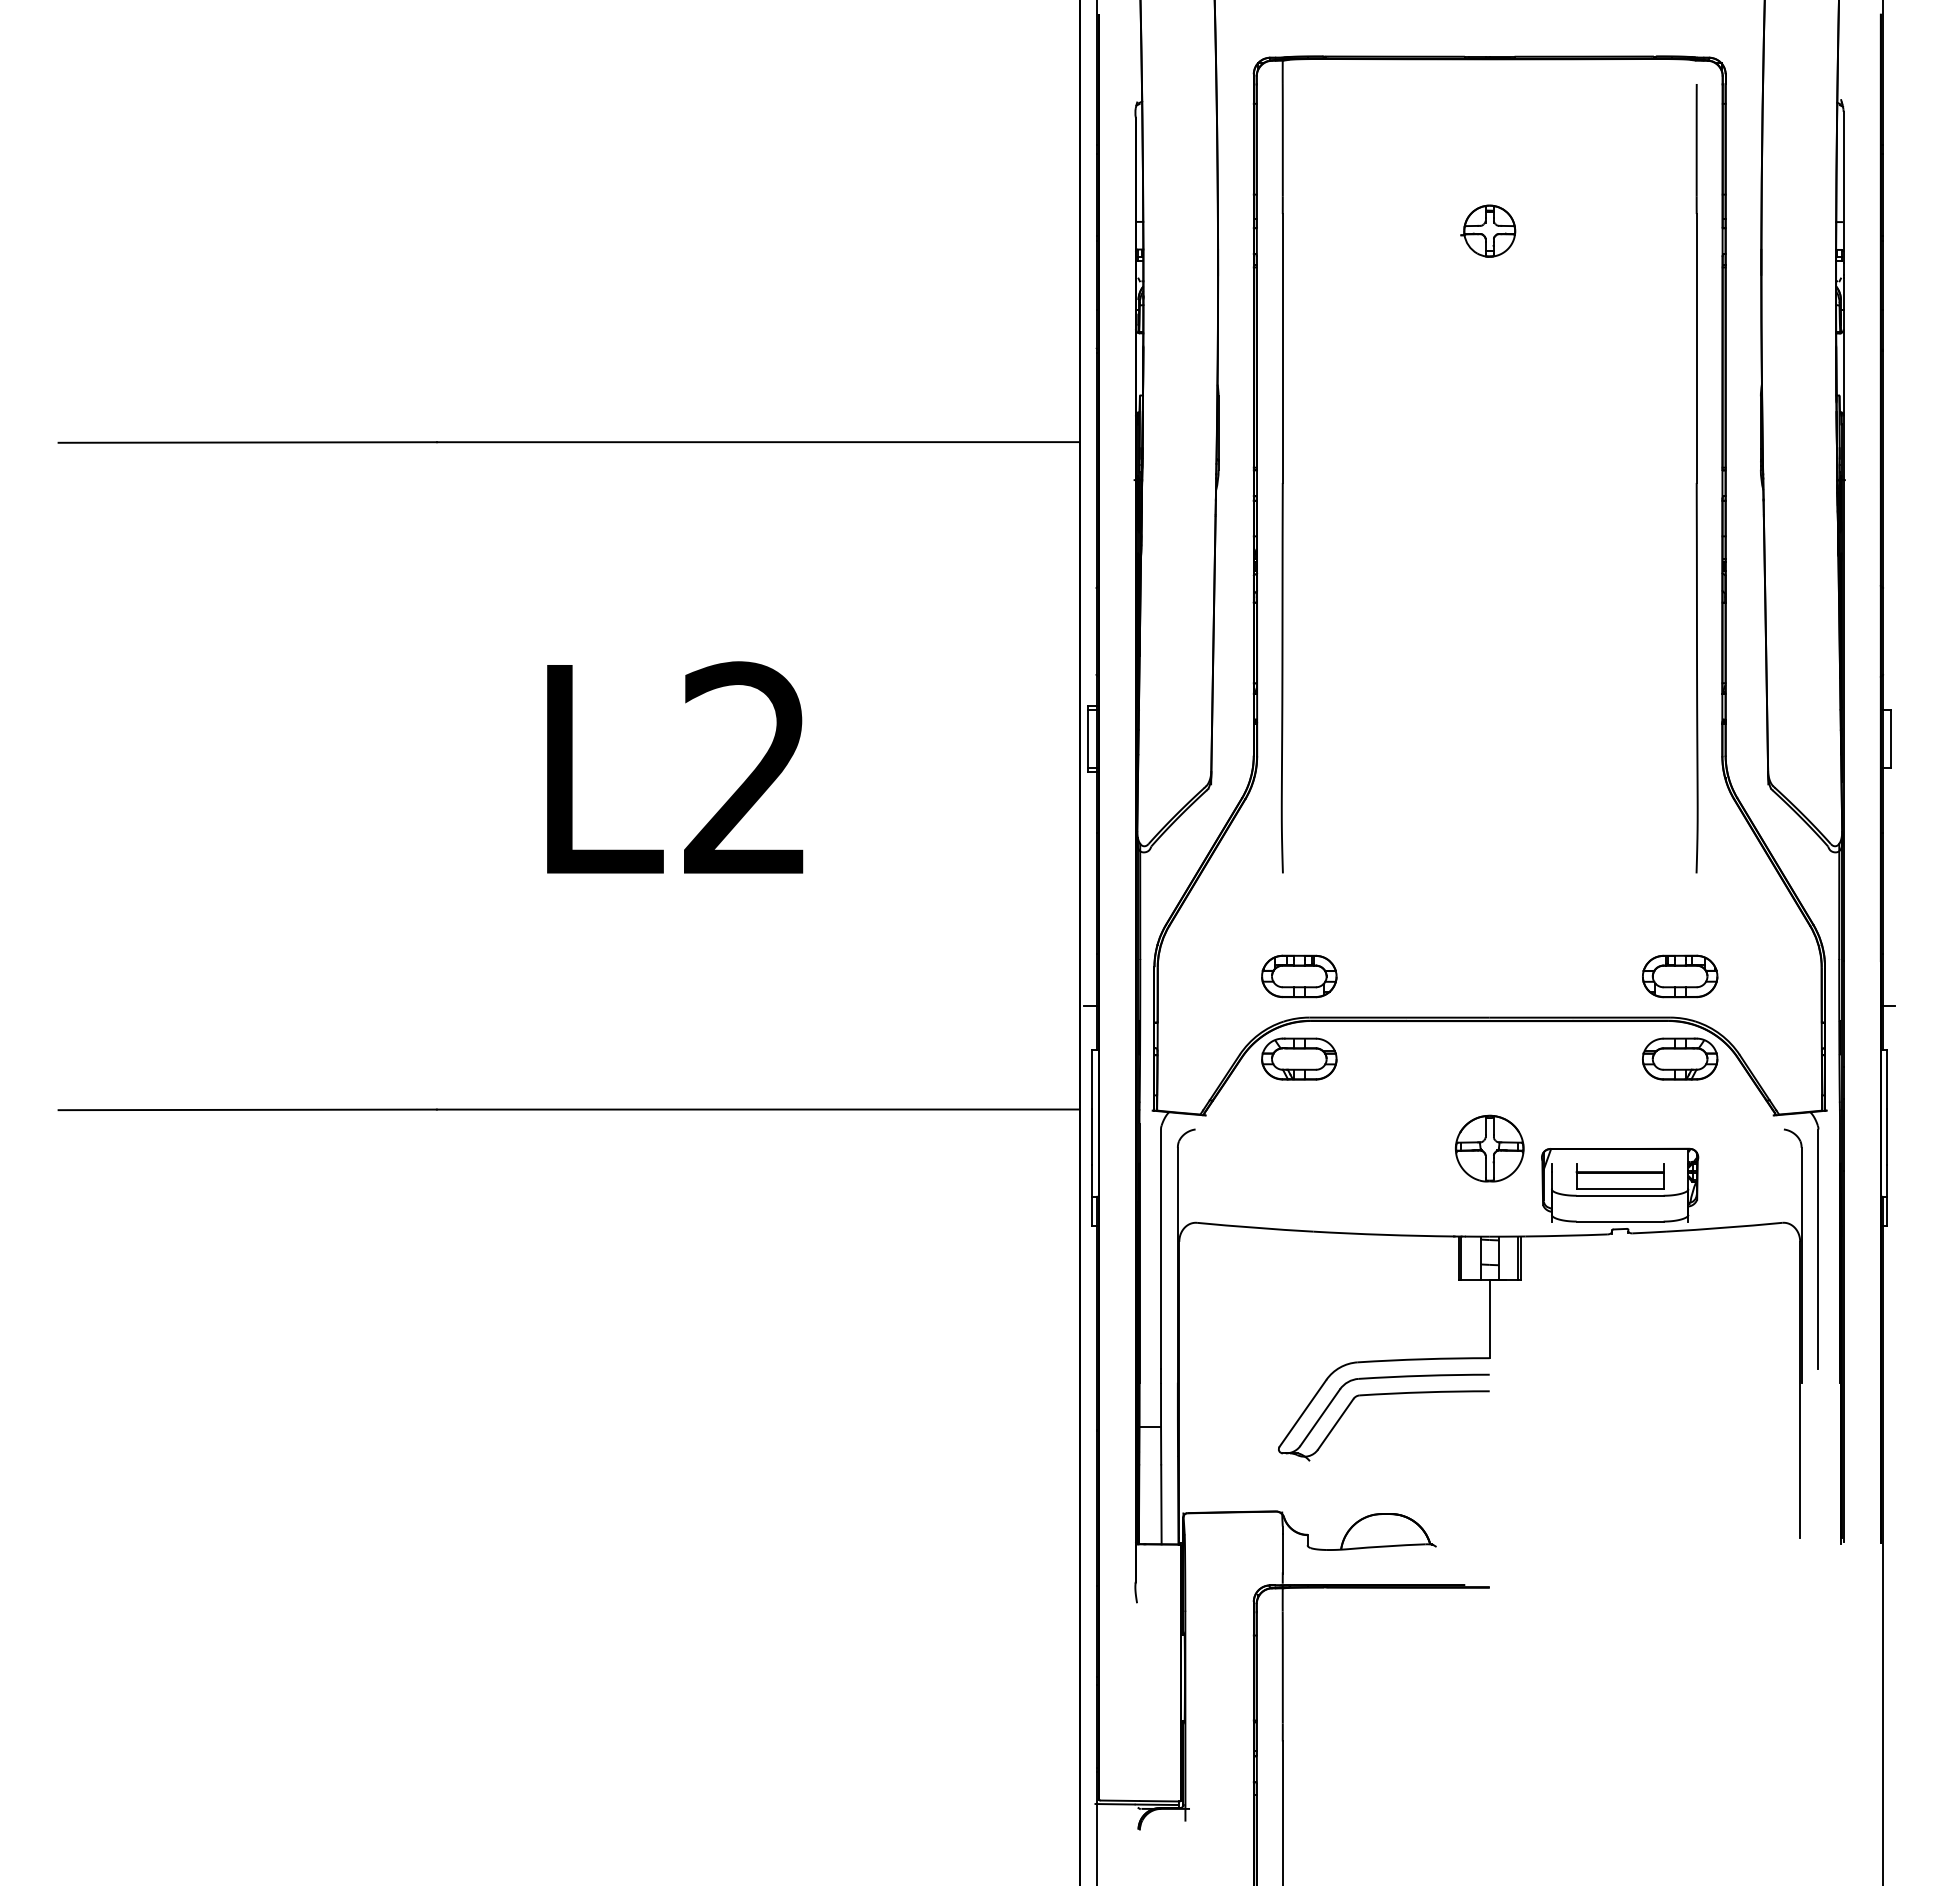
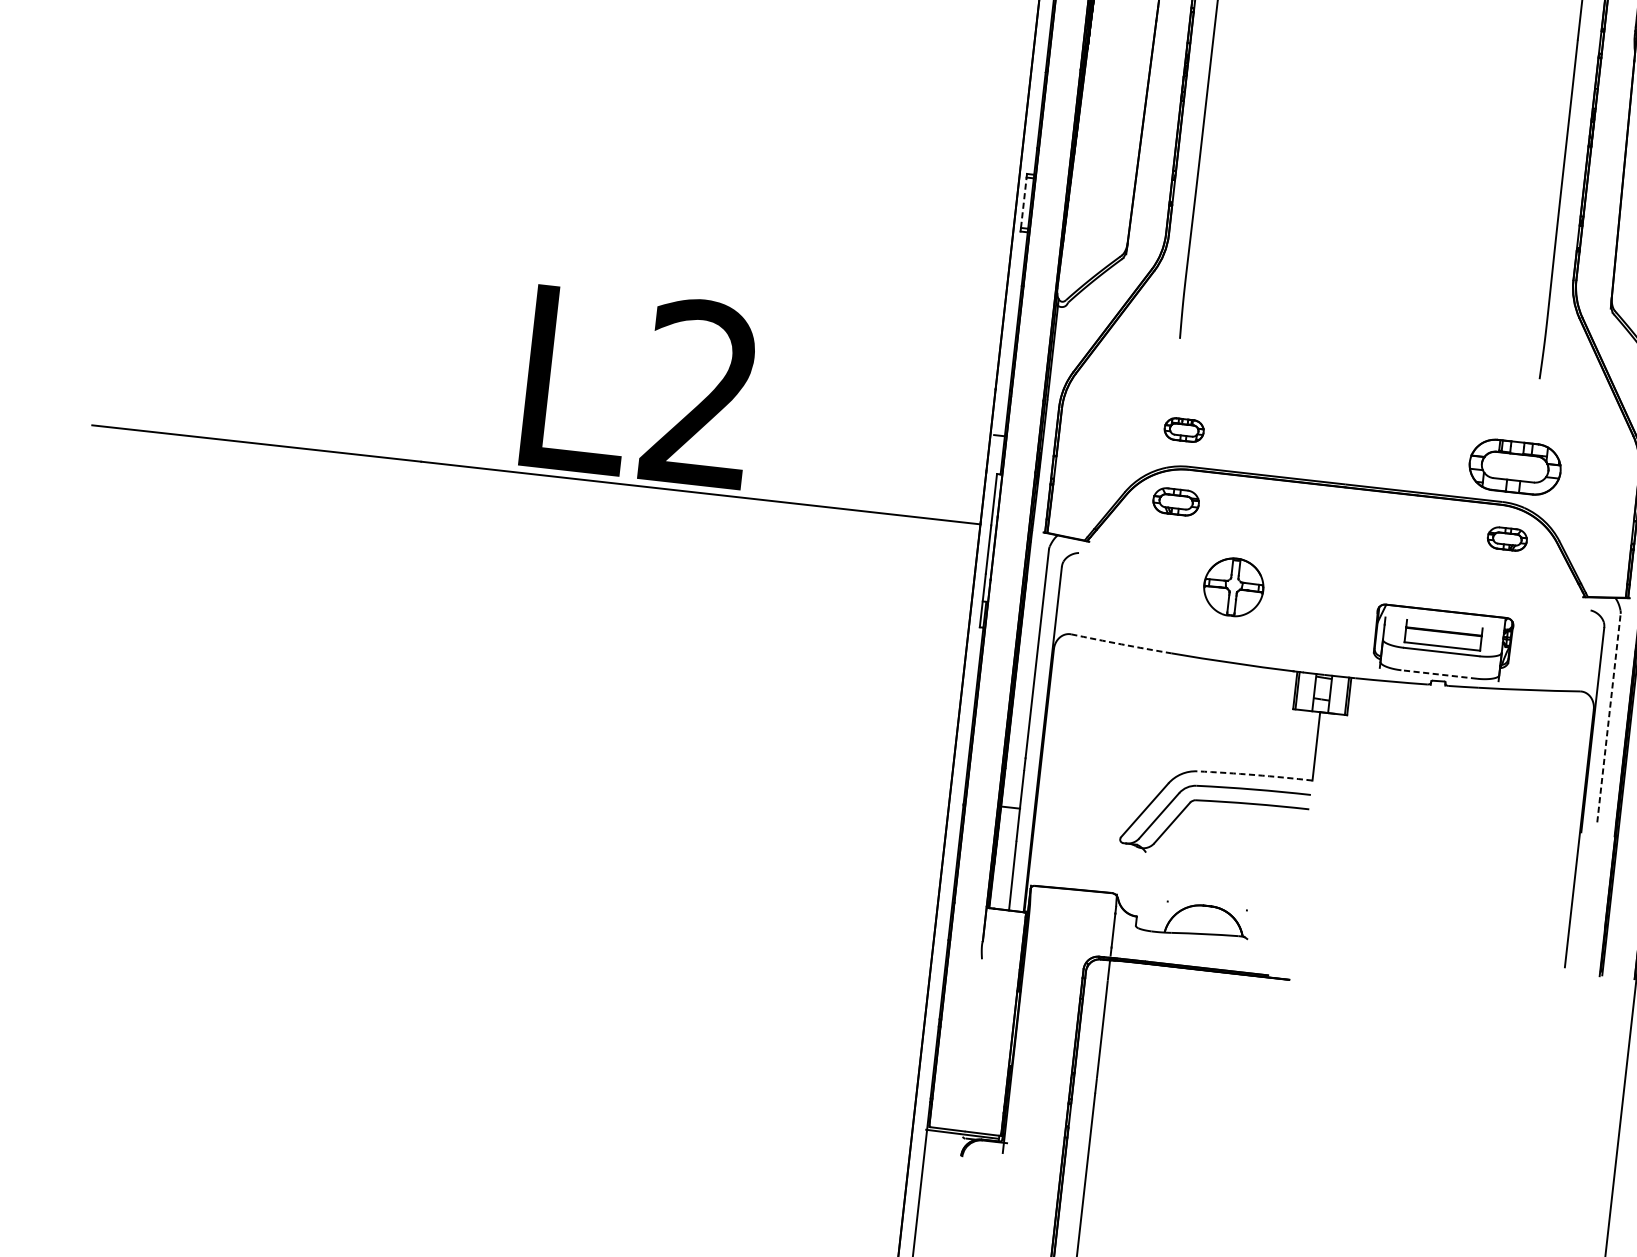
line: (1088, 738) -> (1024, 202), solid -> dashed
text: (675, 767) -> (639, 385), moved
part: (1299, 976) -> (1184, 430), size x0.6
part: (1680, 976) -> (1515, 467), size x1.4
part: (1299, 1058) -> (1176, 501), size x0.7
part: (1680, 1058) -> (1507, 538), size x0.6
part: (1489, 1148) -> (1233, 587), moved
line: (1619, 1221) -> (1438, 674), solid -> dashed
arc: (1255, 1227) -> (1121, 644), solid -> dashed
line: (1818, 1249) -> (1608, 718), solid -> dashed
arc: (1423, 1359) -> (1254, 775), solid -> dashed

